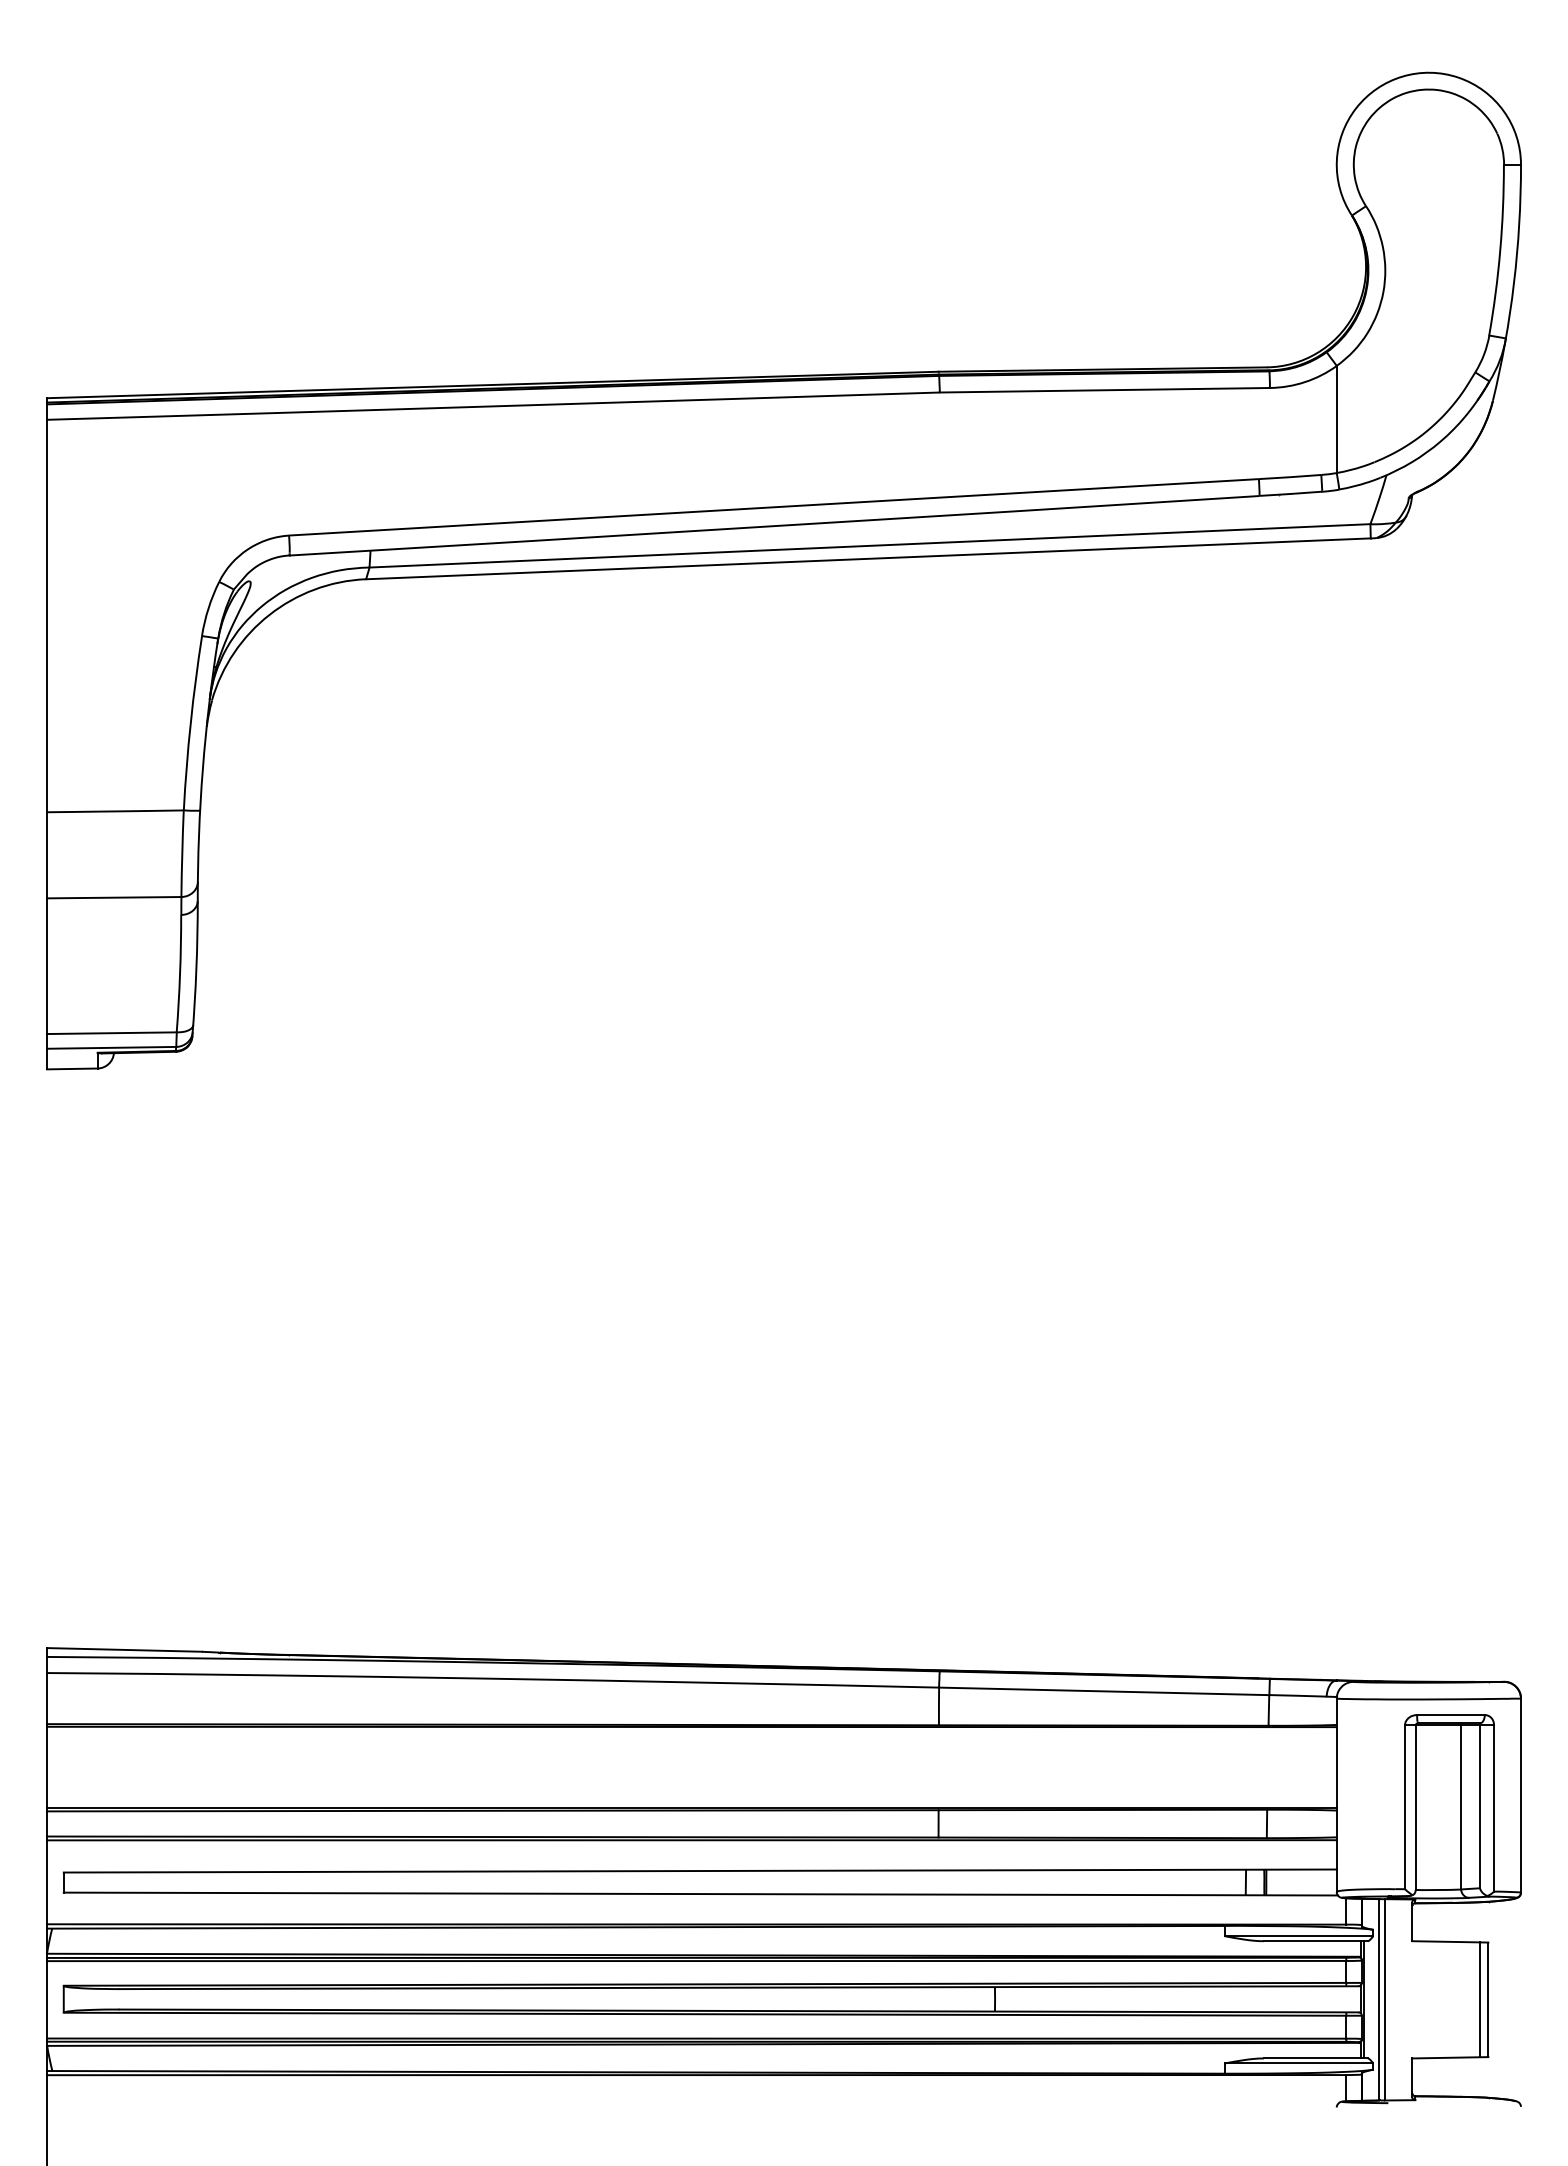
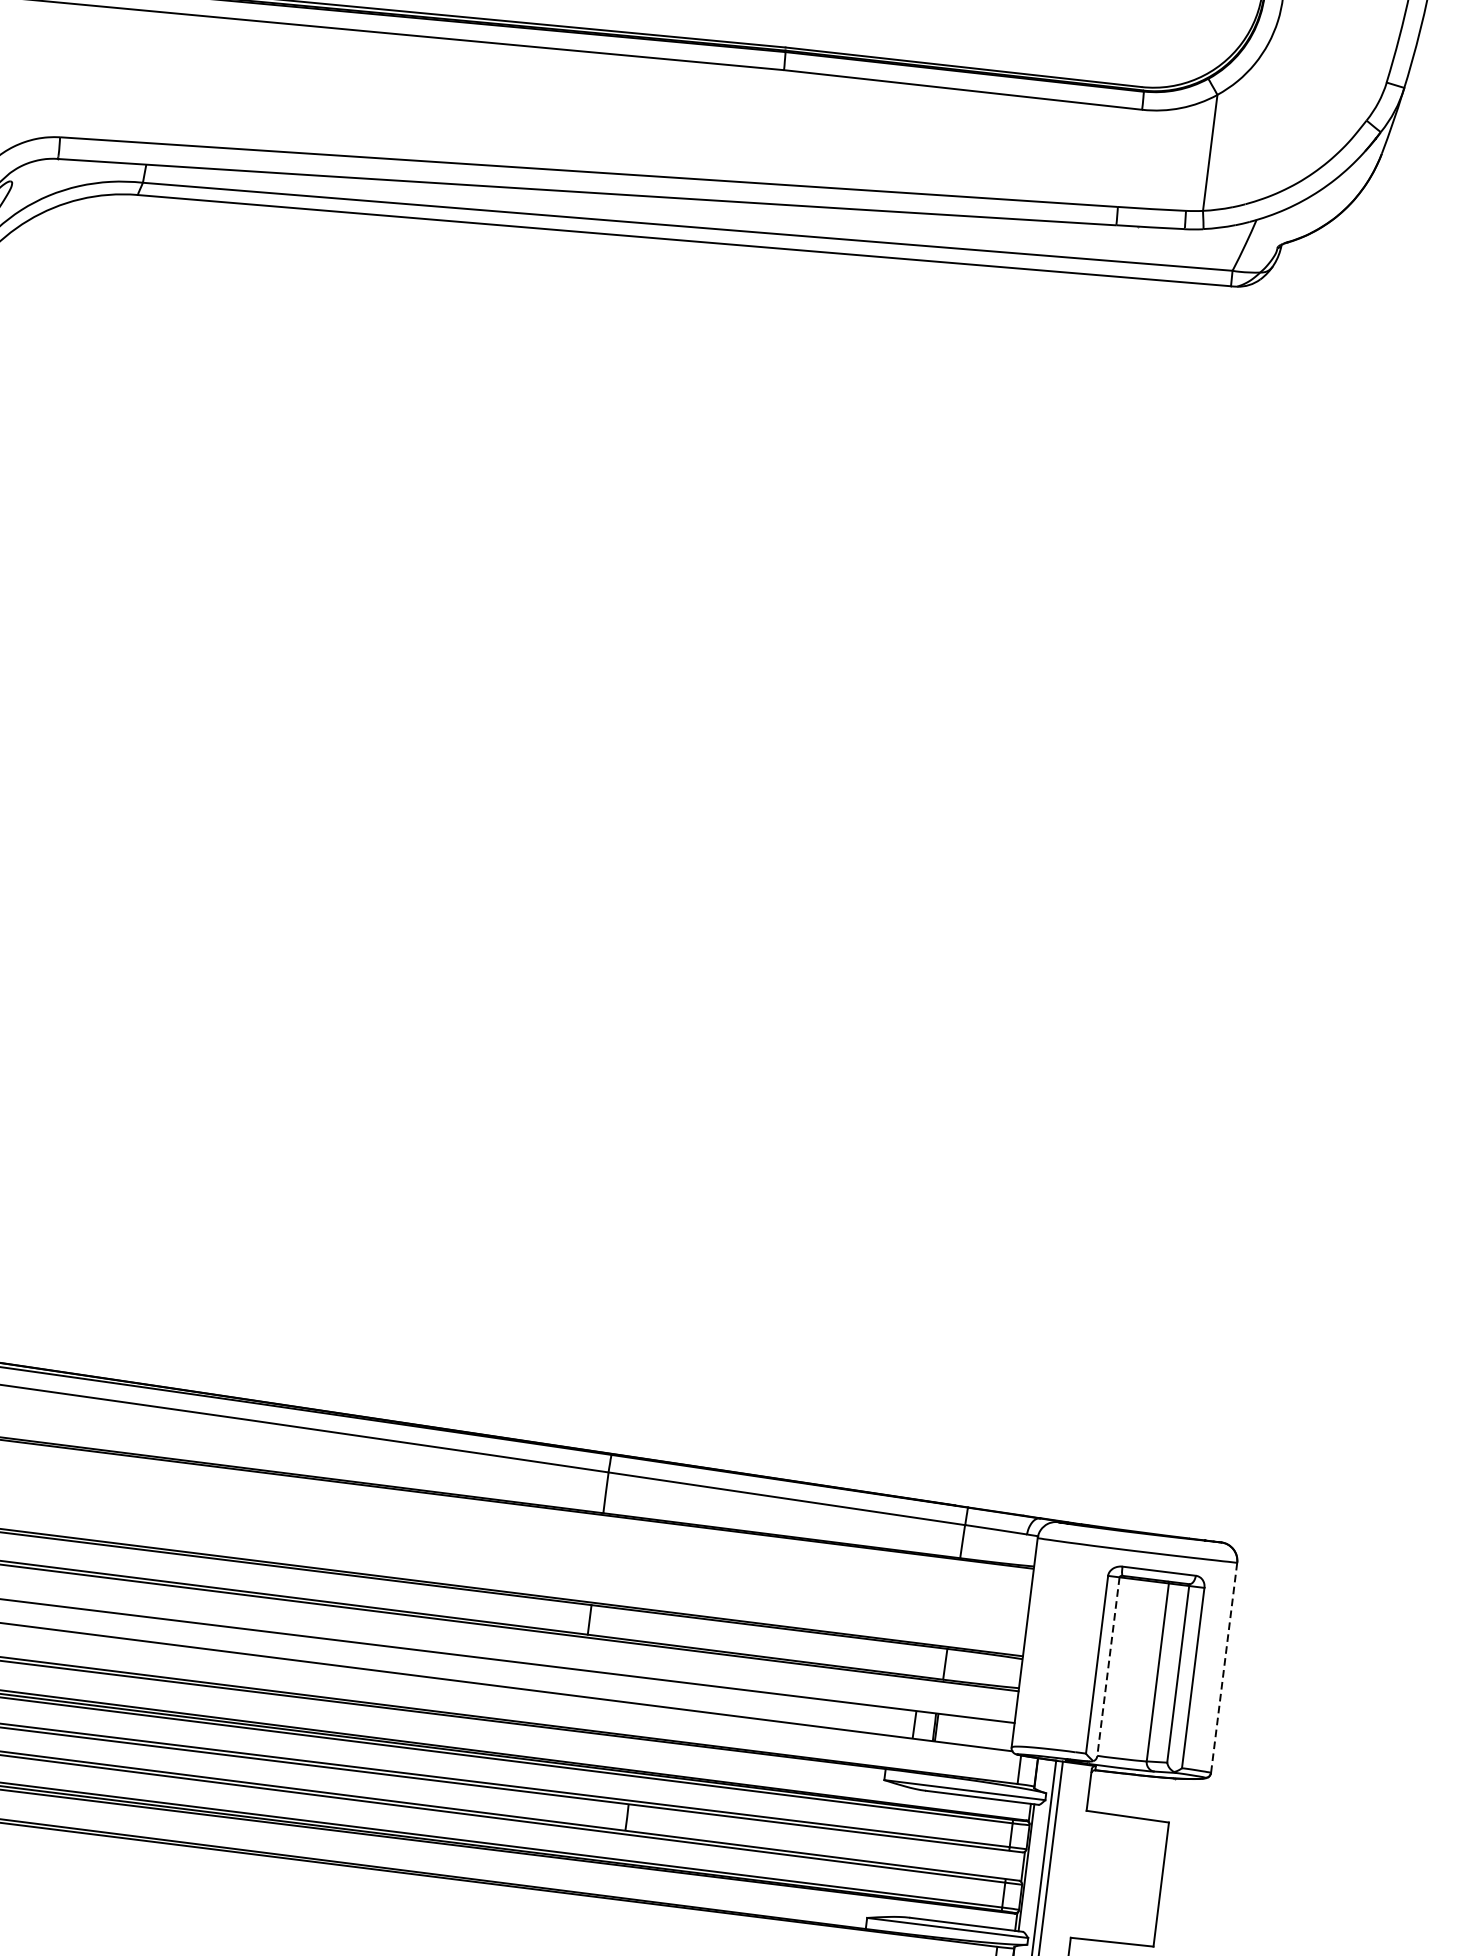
line: (1521, 1795) -> (1224, 1667), solid -> dashed
line: (1415, 1808) -> (1108, 1667), solid -> dashed
line: (1479, 1999) -> (1151, 1883), removed

